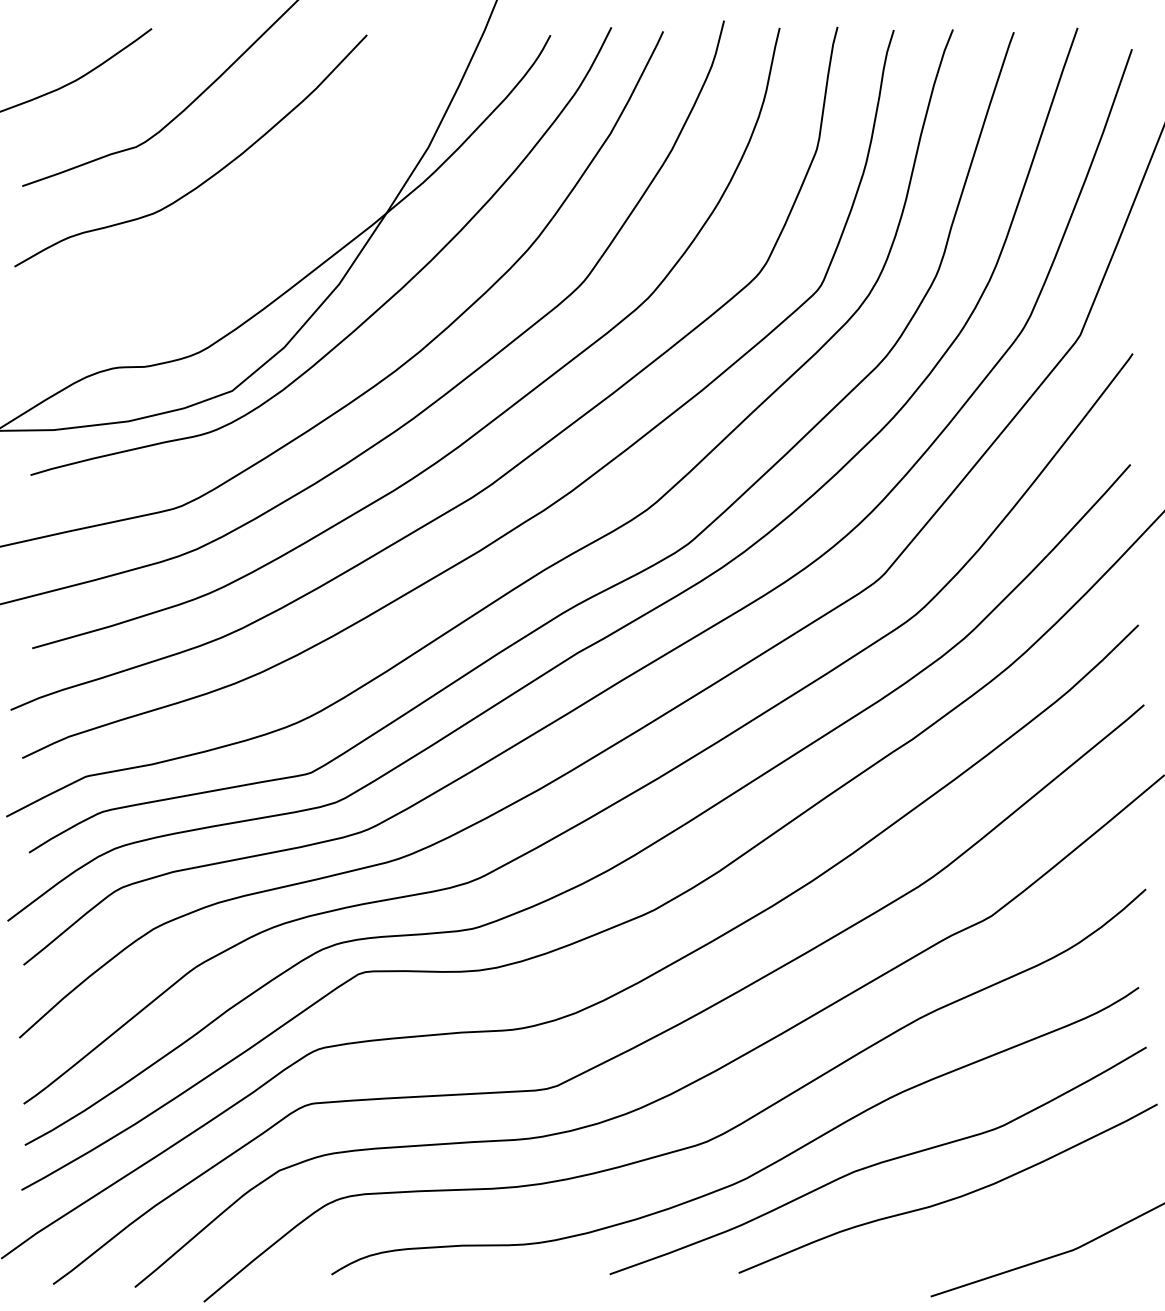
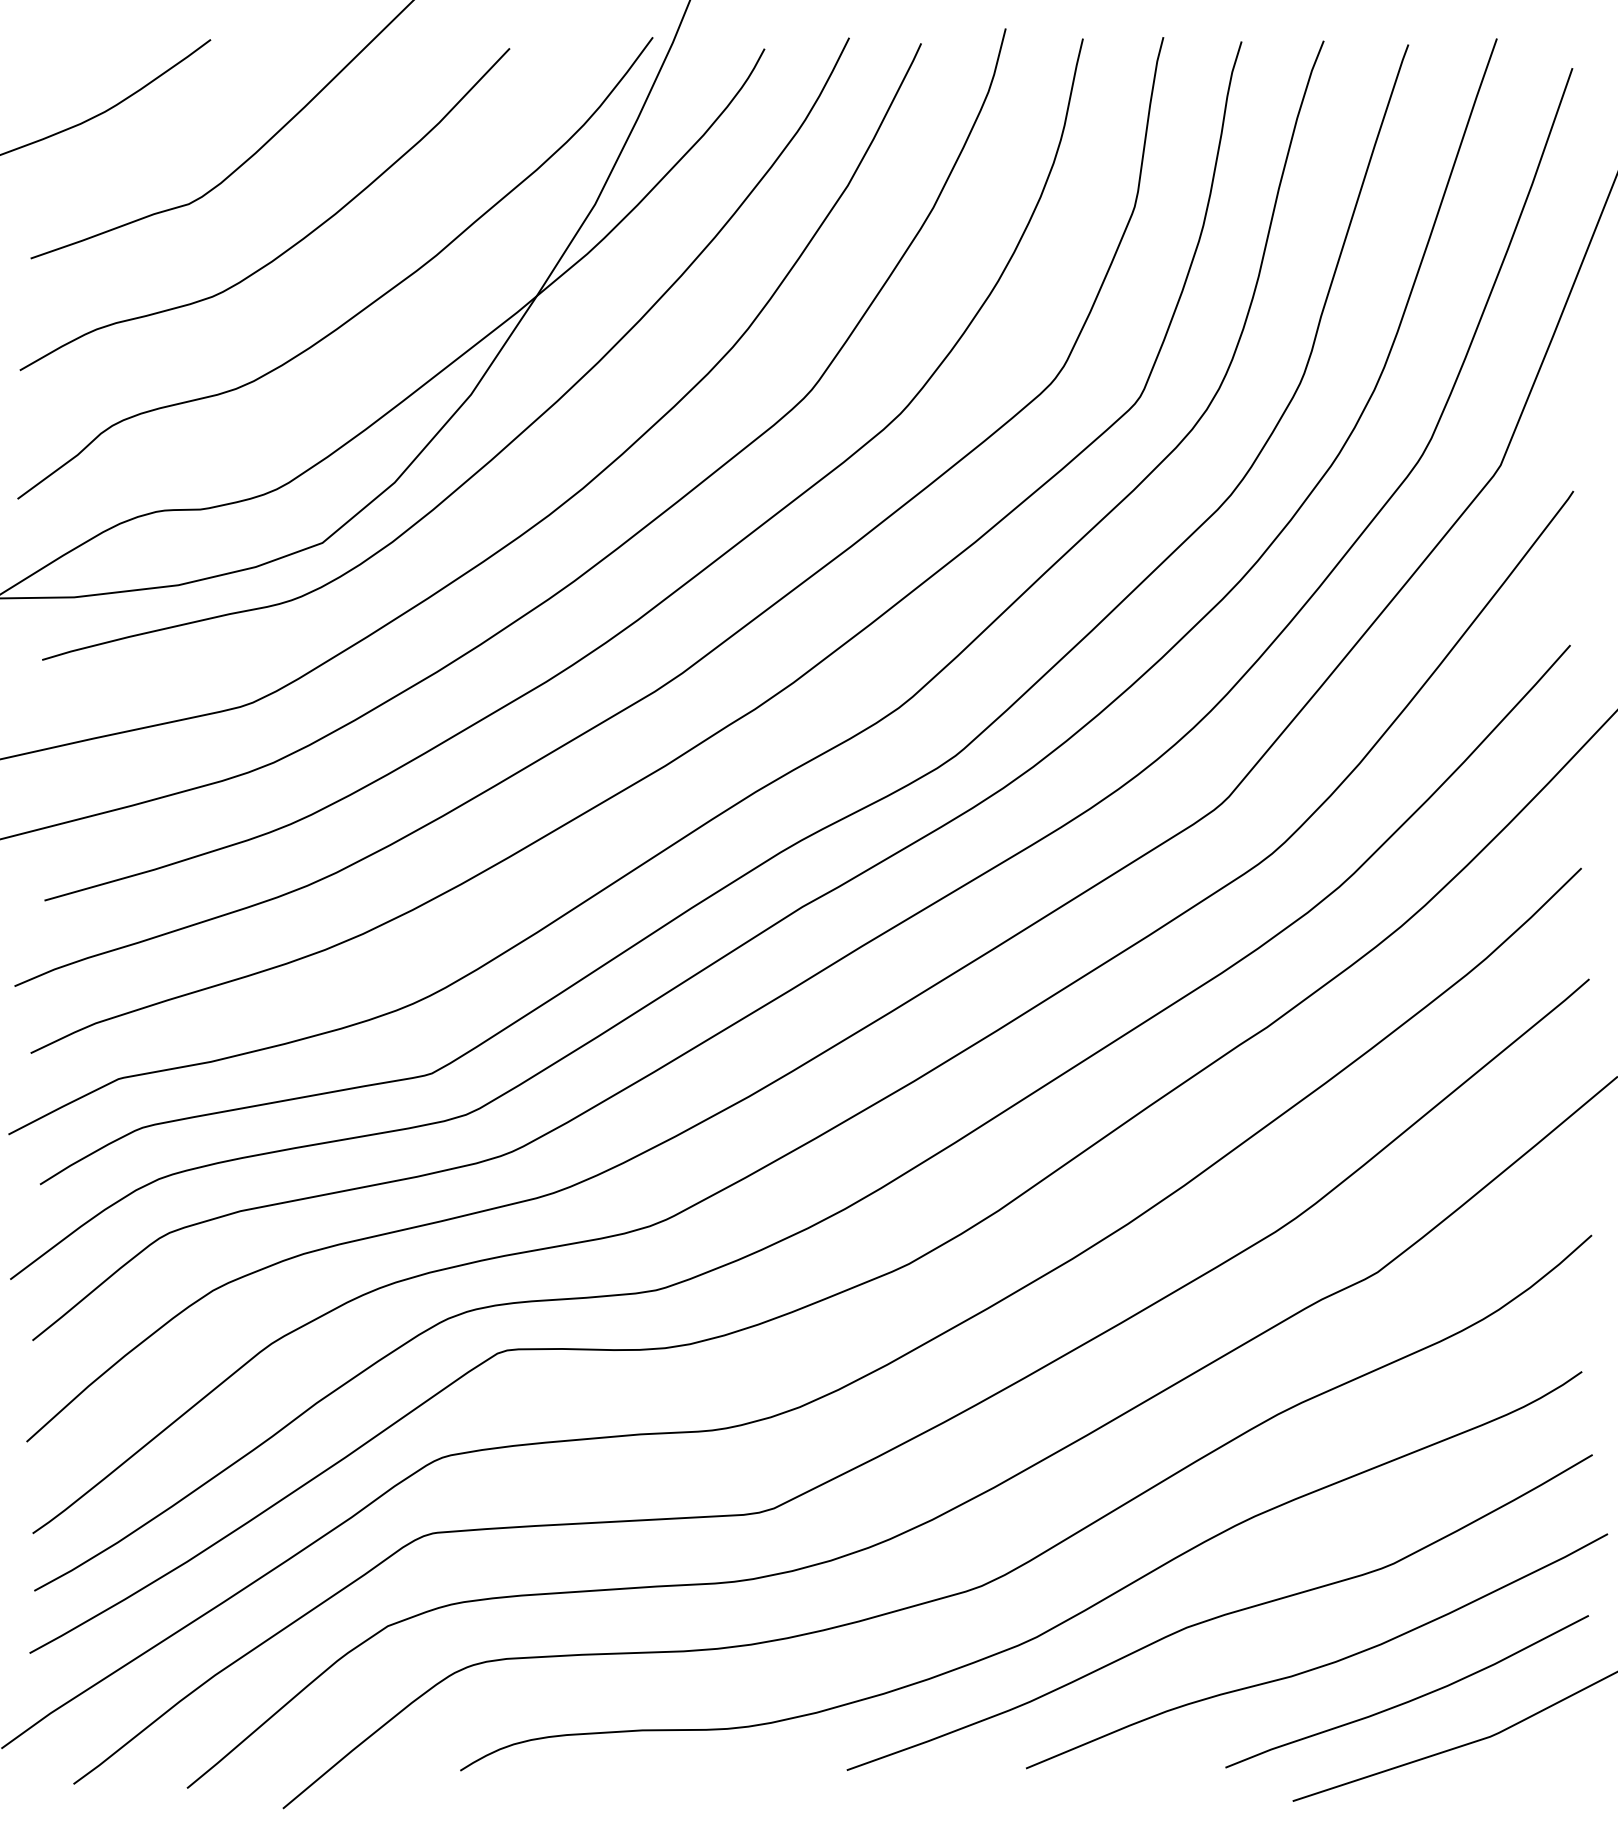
curve: (262, 221) -> (364, 307), added
curve: (1014, 1224) -> (1408, 1700), added

